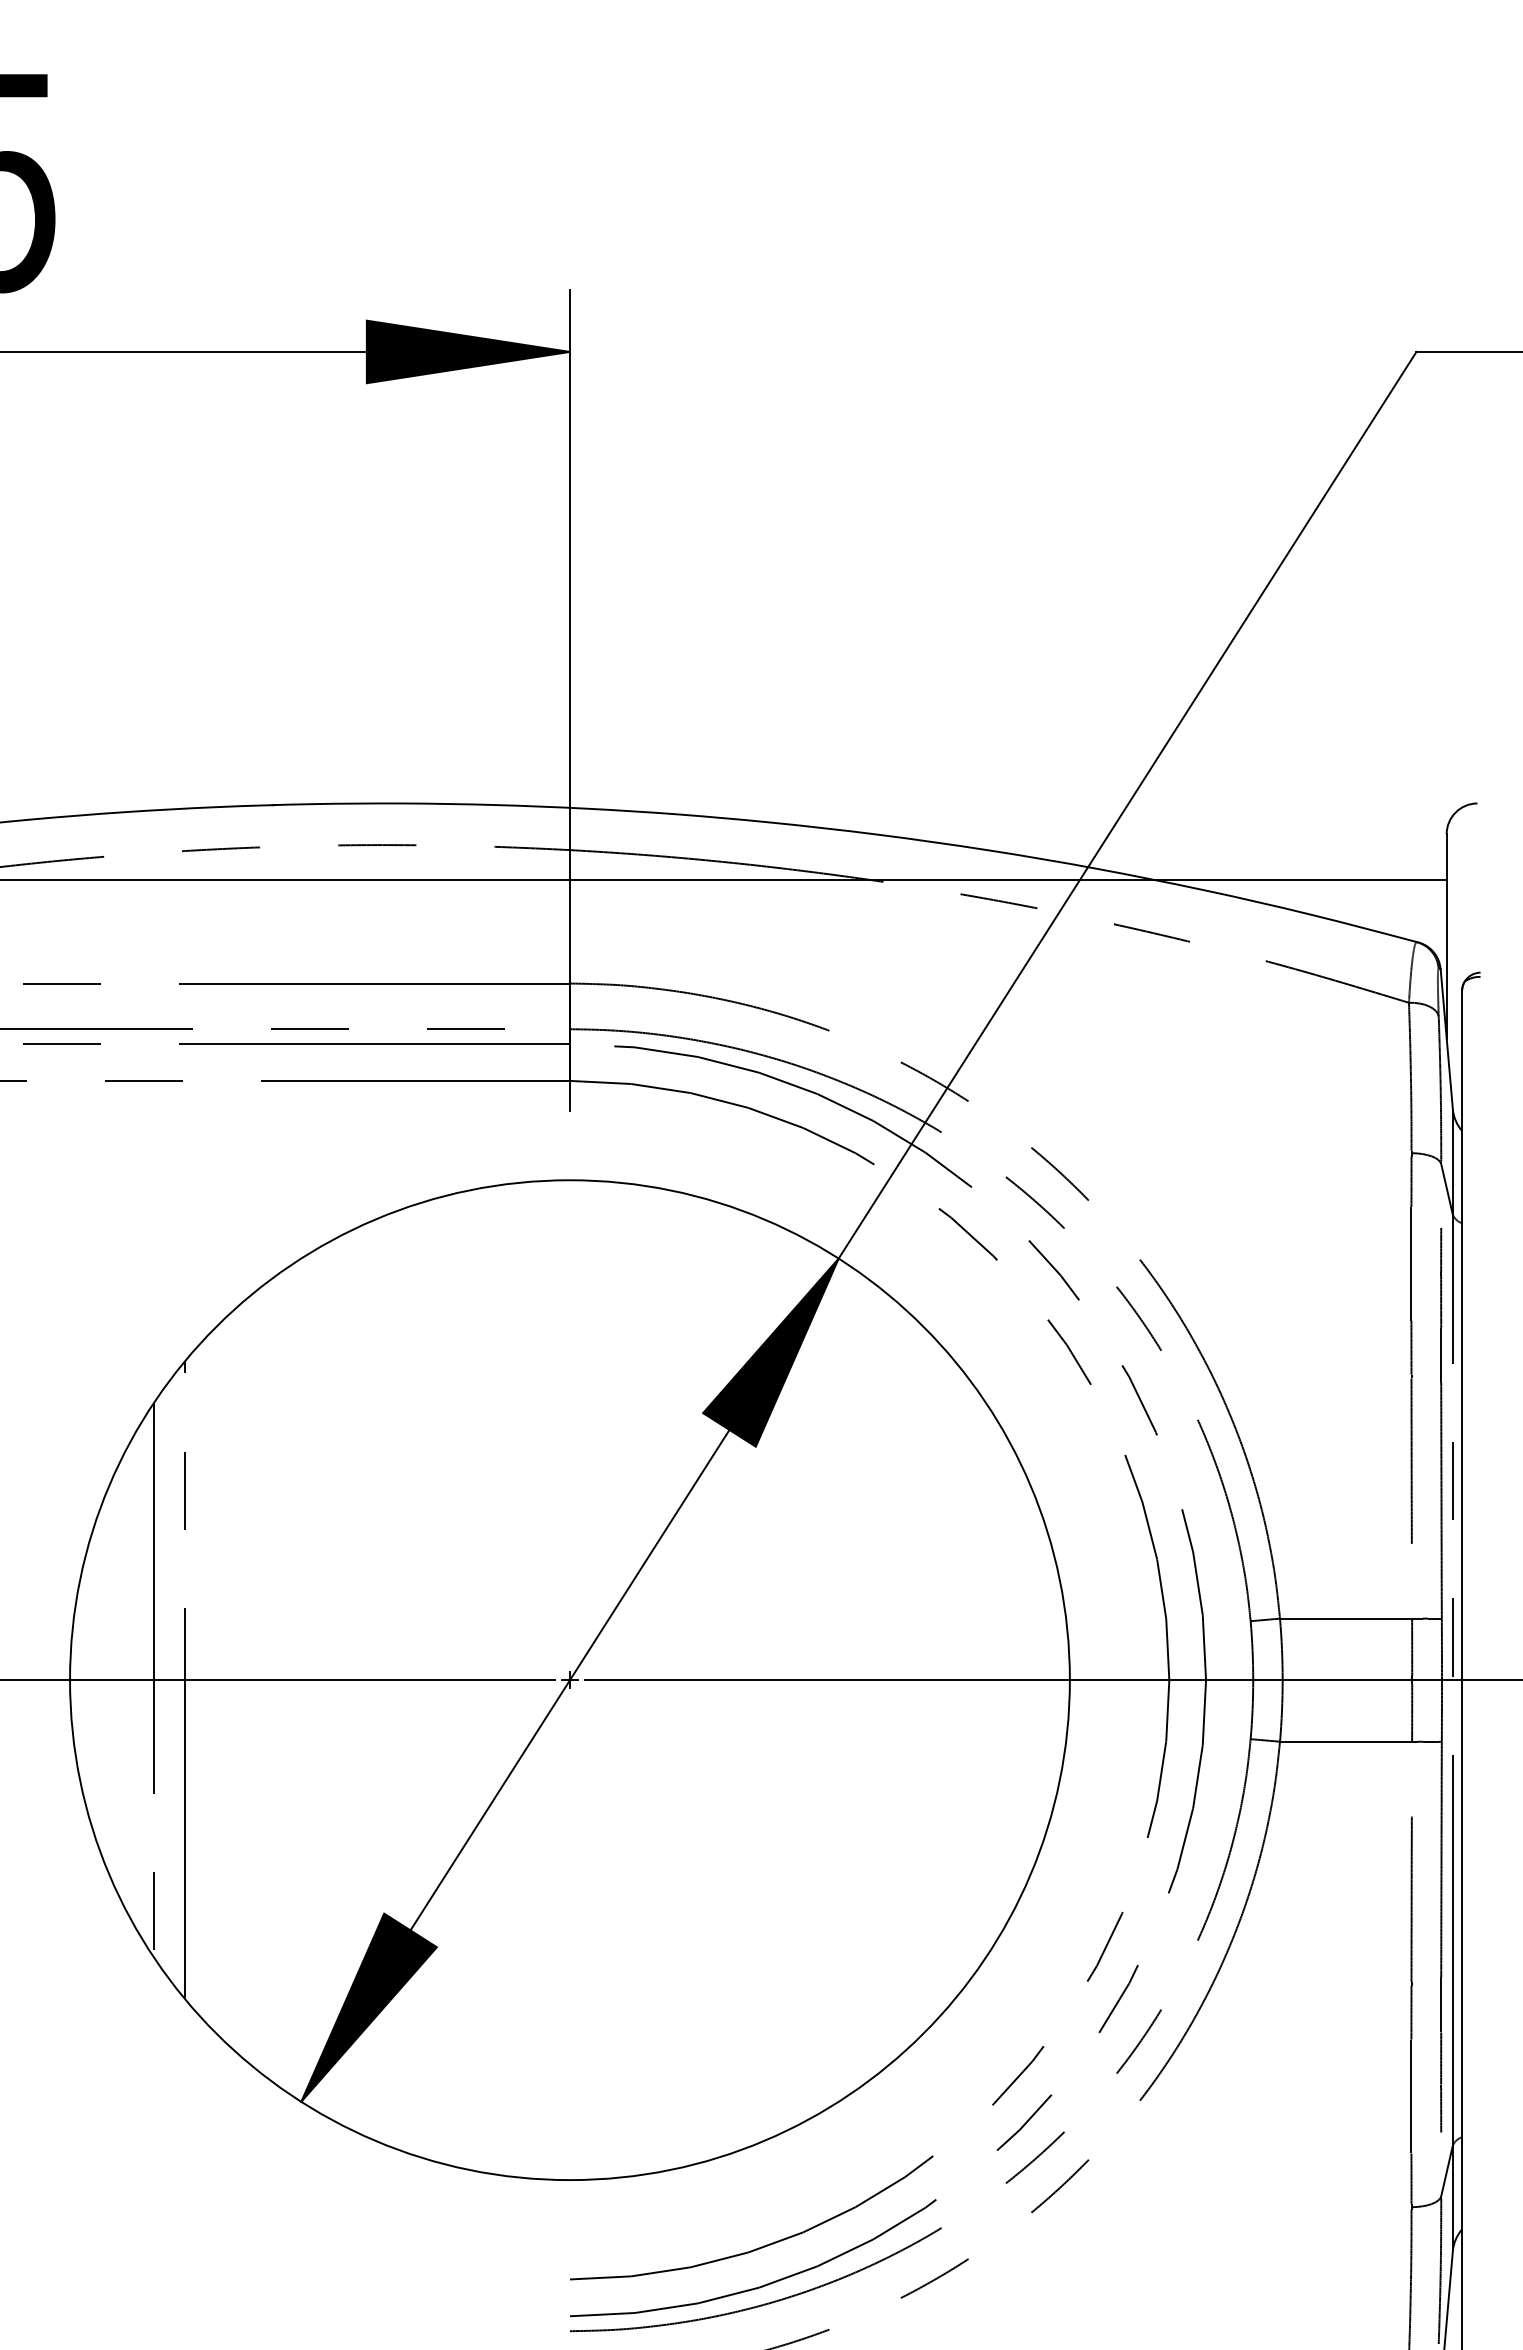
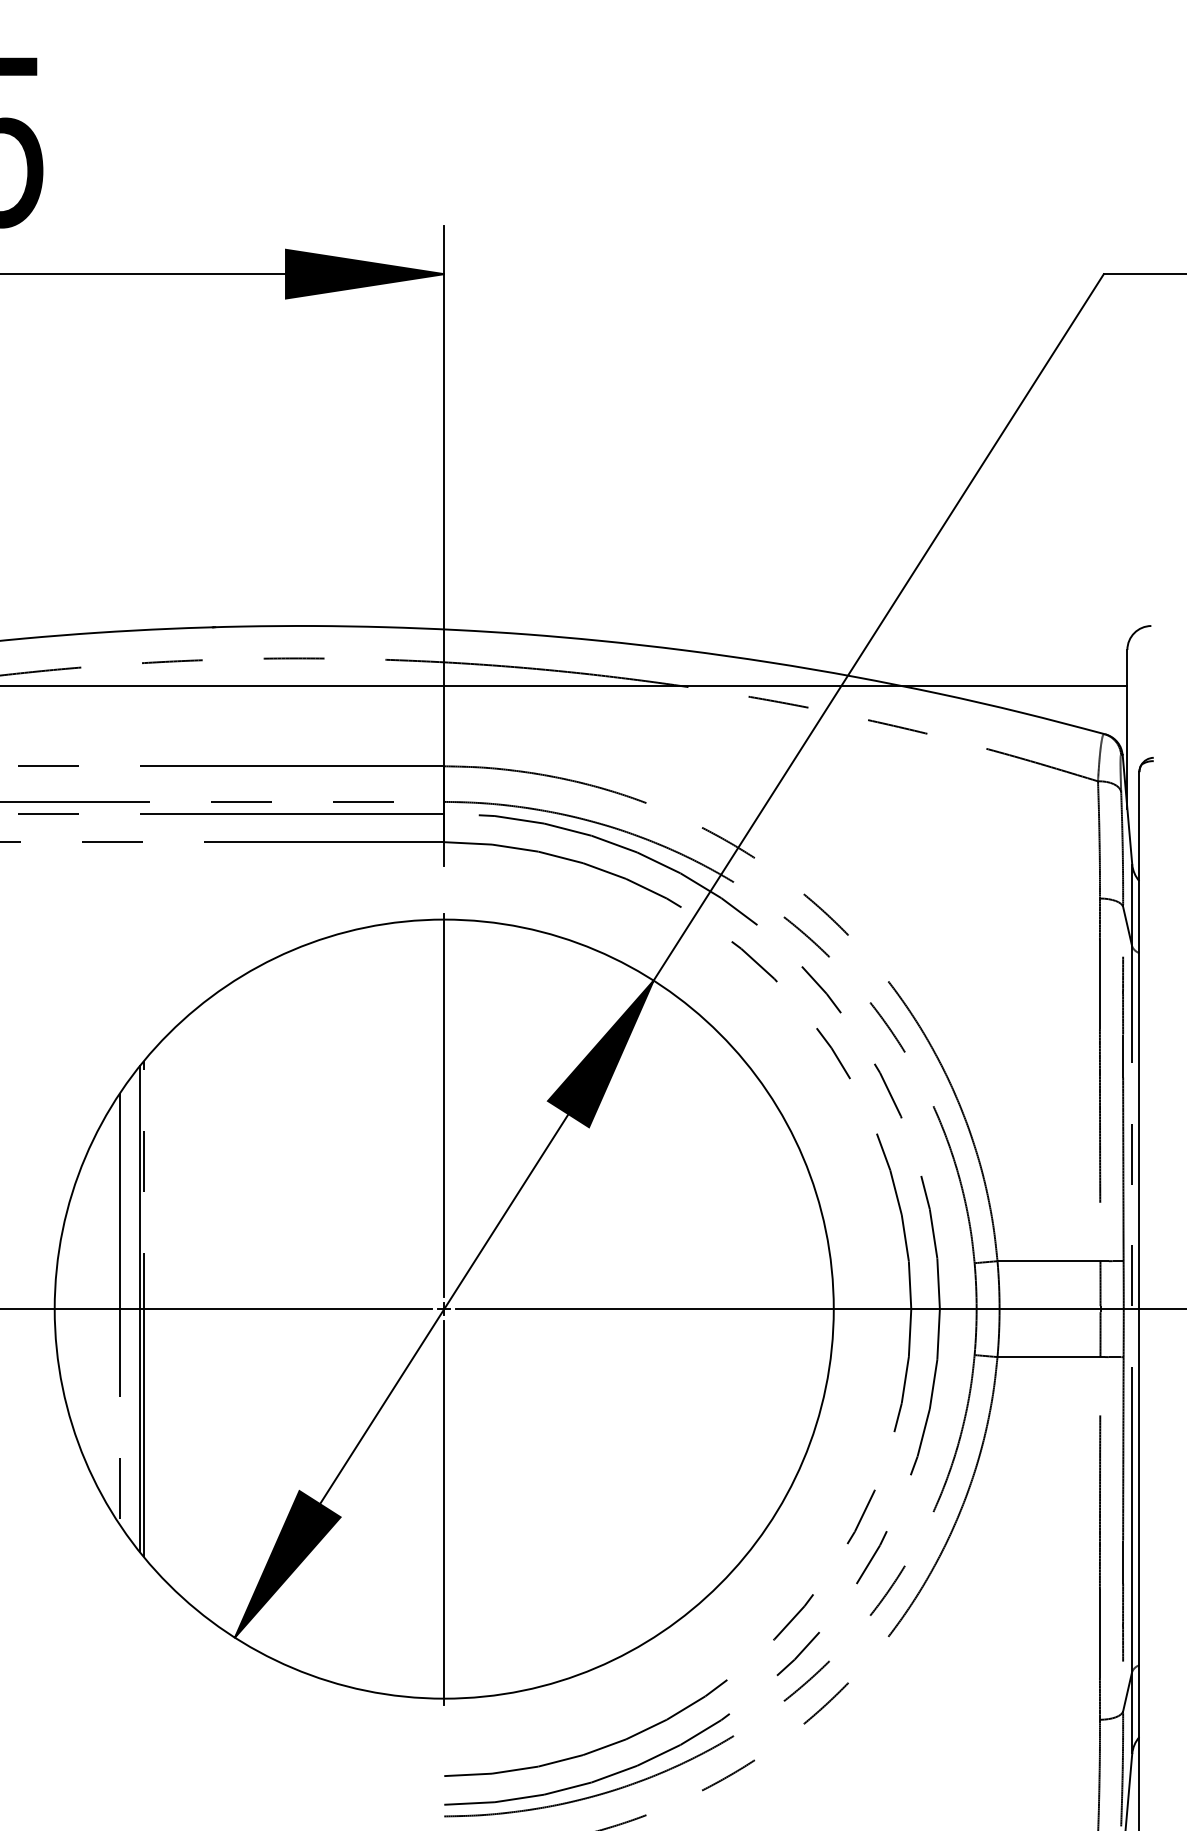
line: (569, 1418) -> (443, 1105), added
line: (179, 1680) -> (140, 1309), added
line: (569, 1941) -> (443, 1512), added

